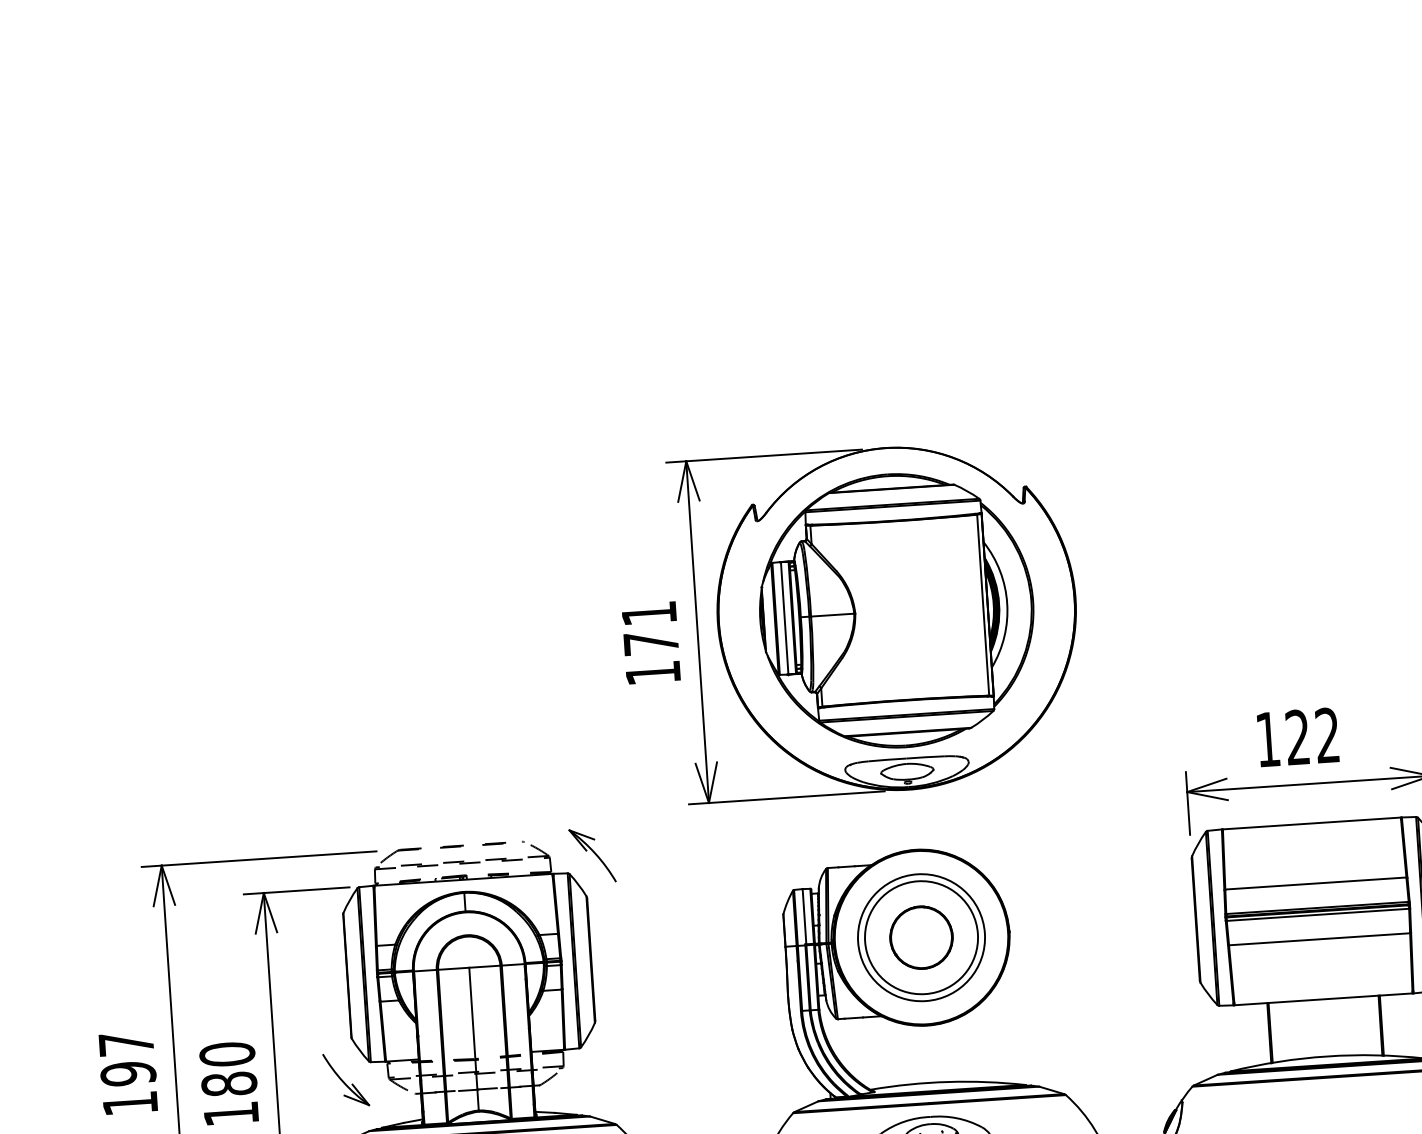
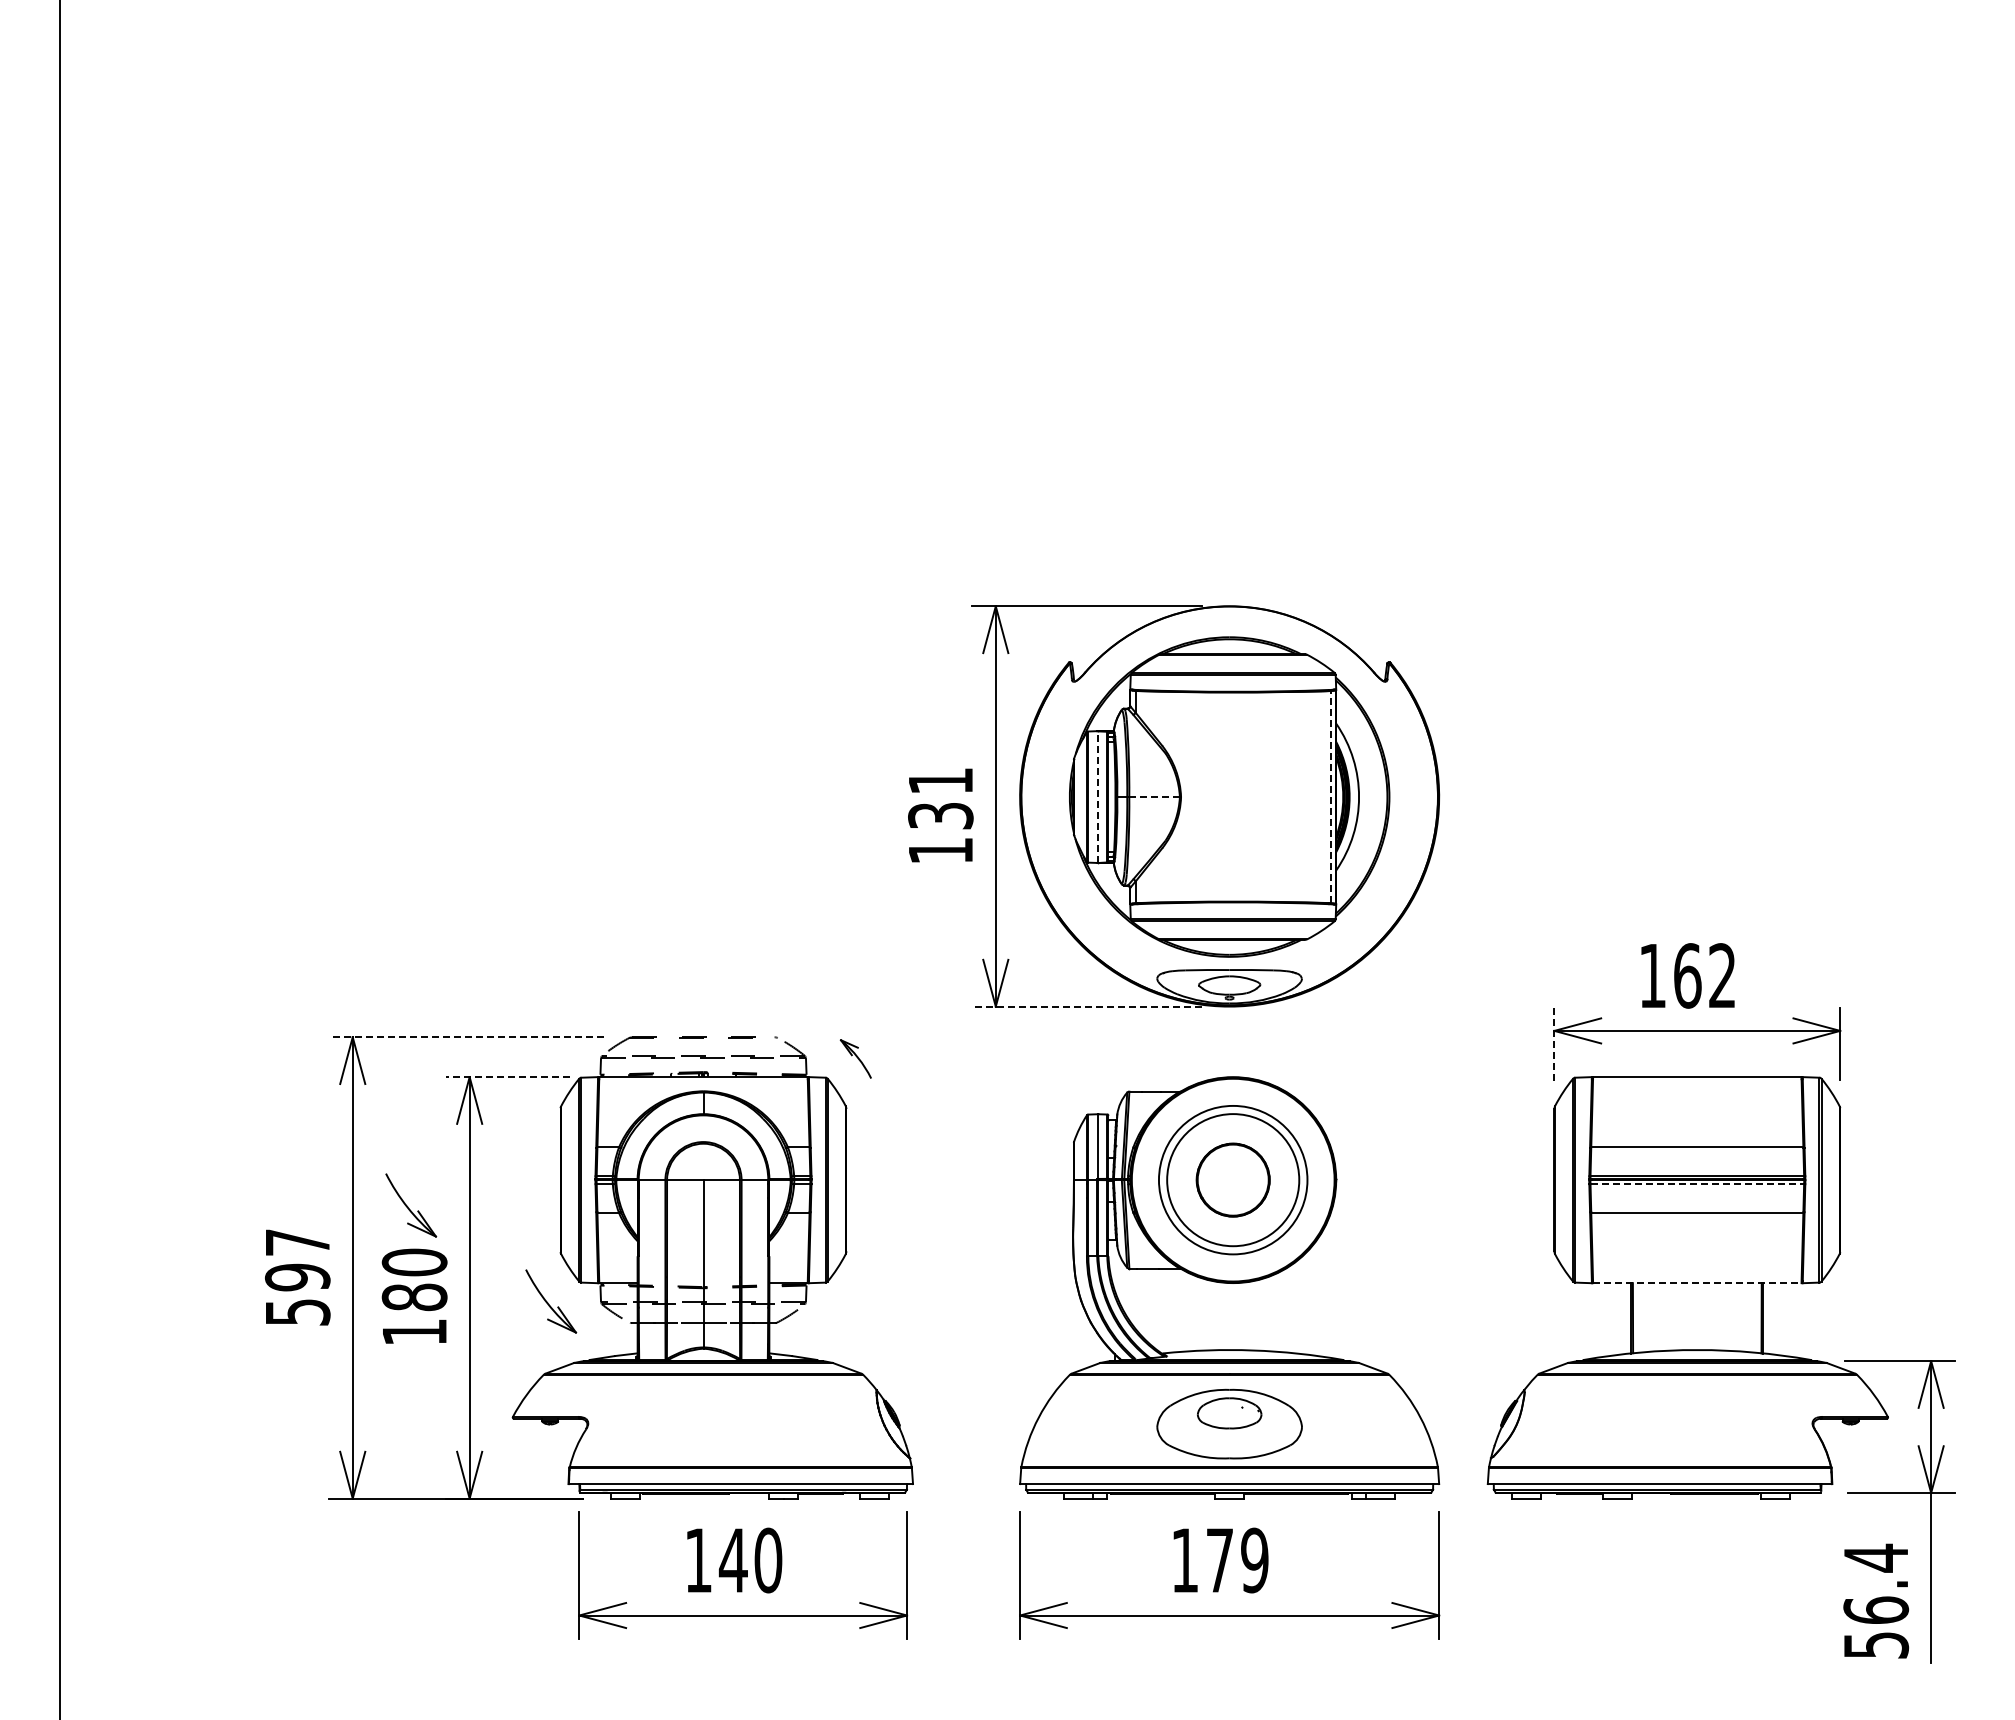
line: (982, 604) -> (1330, 796), solid -> dashed
line: (832, 615) -> (1154, 797), solid -> dashed
line: (784, 618) -> (1098, 797), solid -> dashed
text: (650, 643) -> (940, 816), 171 -> 131
text: (1297, 737) -> (1687, 975), 122 -> 162
line: (787, 797) -> (1087, 1006), solid -> dashed
line: (1188, 803) -> (1554, 1044), solid -> dashed
part: (592, 855) -> (855, 1058), size x0.6
line: (258, 859) -> (466, 1037), solid -> dashed
line: (296, 891) -> (508, 1077), solid -> dashed
line: (1318, 915) -> (1697, 1184), solid -> dashed
line: (1323, 999) -> (1697, 1283), solid -> dashed
part: (221, 1005) -> (411, 1205), added
text: (131, 1103) -> (298, 1312), 197 -> 597

